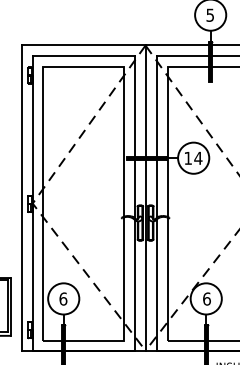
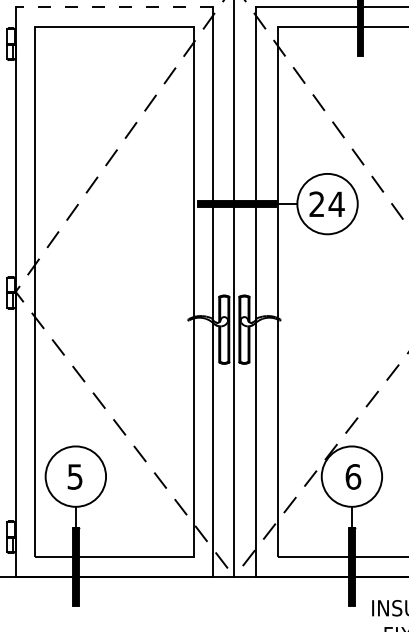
line: (83, 56) -> (114, 7), solid -> dashed
text: (187, 157) -> (315, 202), 14 -> 24
text: (63, 298) -> (75, 475), 6 -> 5

